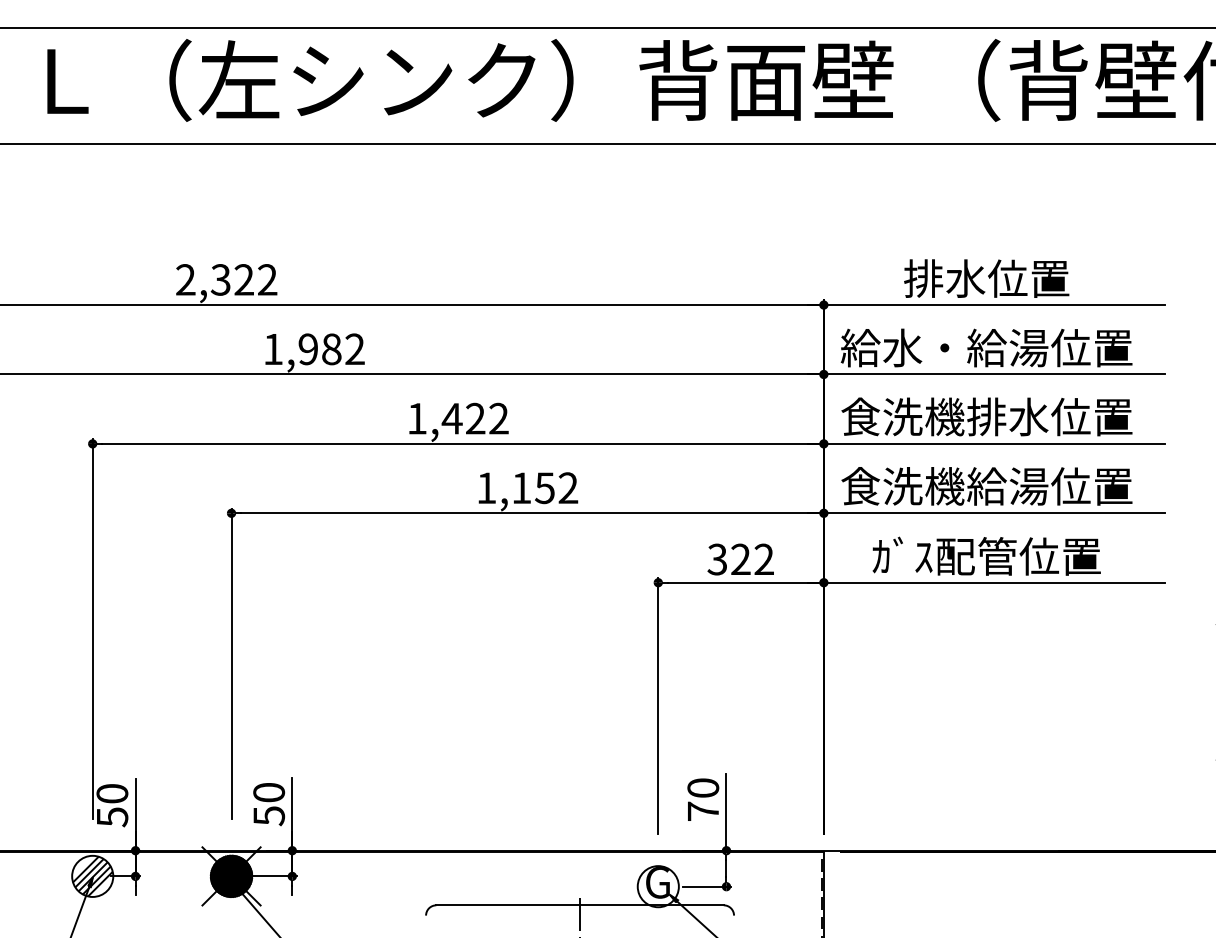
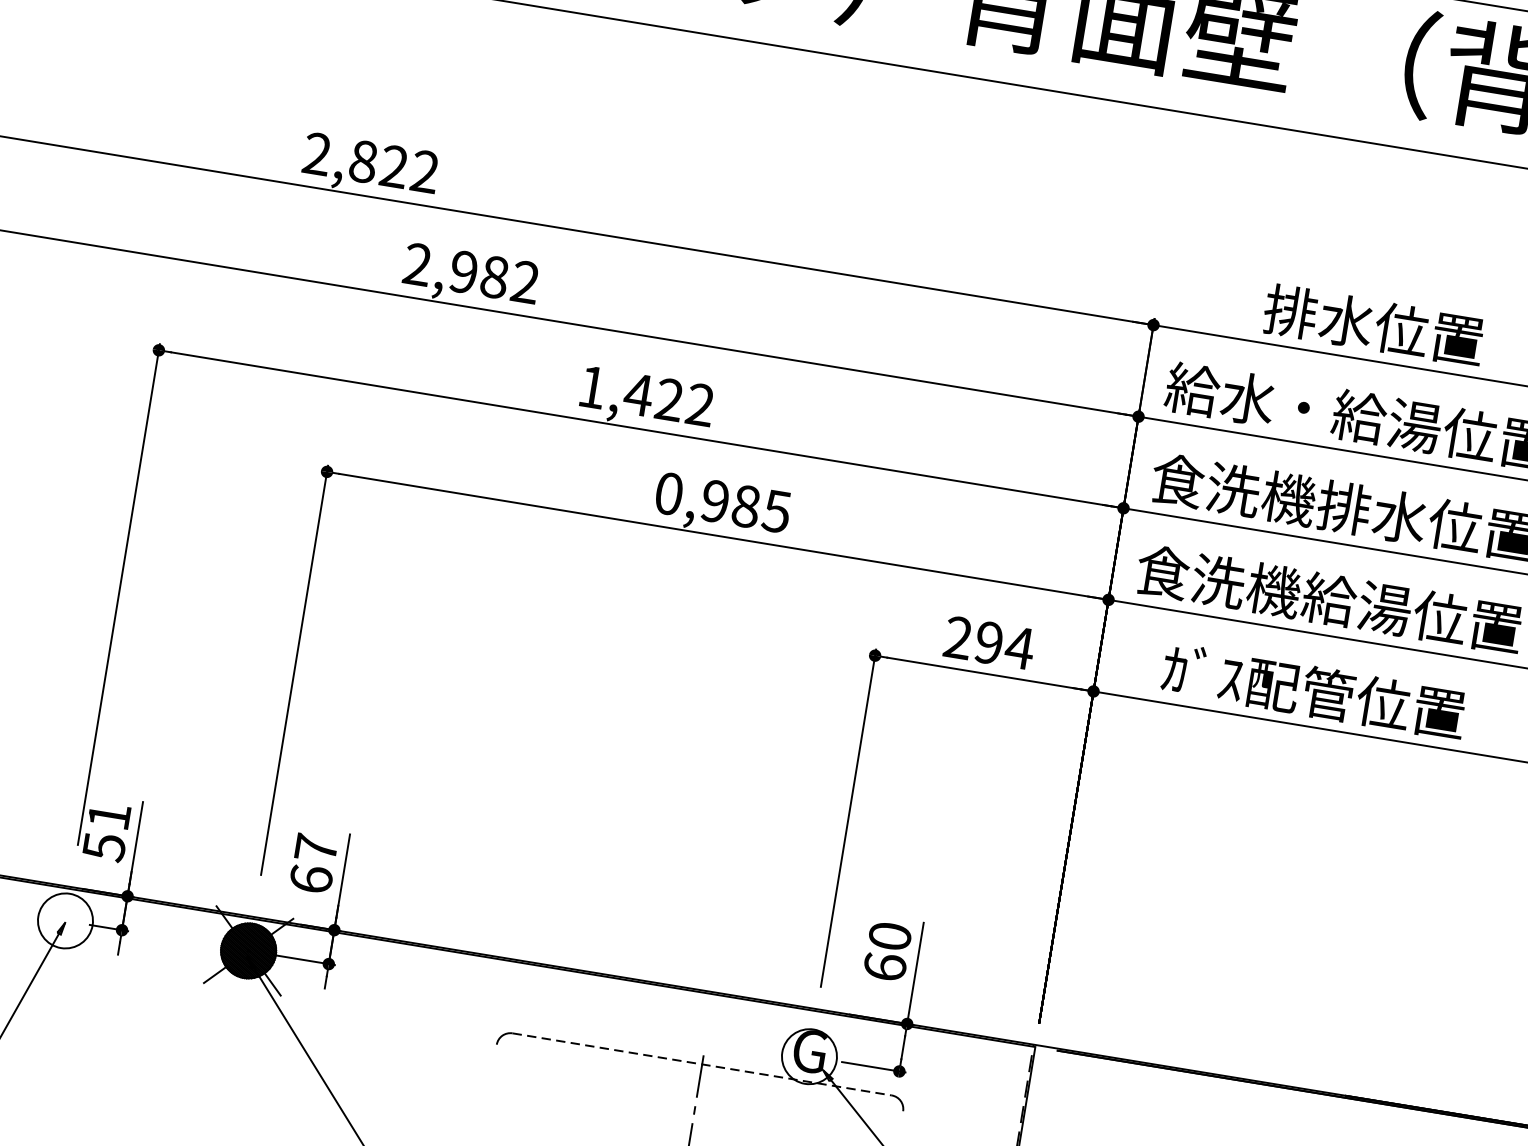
text: (220, 279) -> (363, 161), 2,322 -> 2,822
text: (272, 348) -> (416, 263), 1,982 -> 2,982
text: (527, 488) -> (722, 503), 1,152 -> 0,985
text: (740, 559) -> (988, 642), 322 -> 294
text: (112, 793) -> (109, 815), 50 -> 51
text: (269, 804) -> (314, 864), 50 -> 67
text: (703, 810) -> (885, 965), 70 -> 60
hatch: (92, 876) -> (65, 921), removed
line: (580, 905) -> (702, 1064), solid -> dashed

